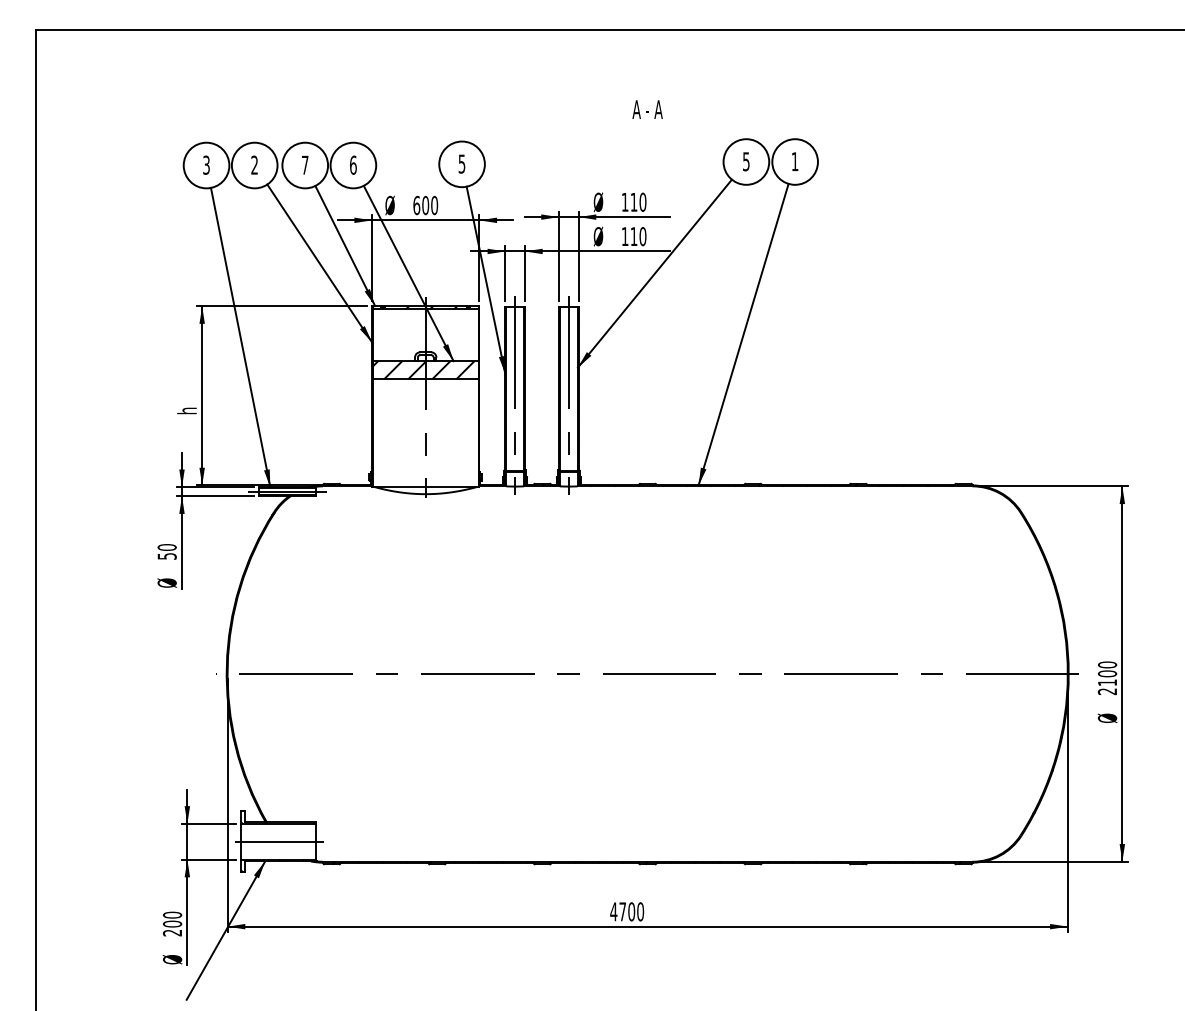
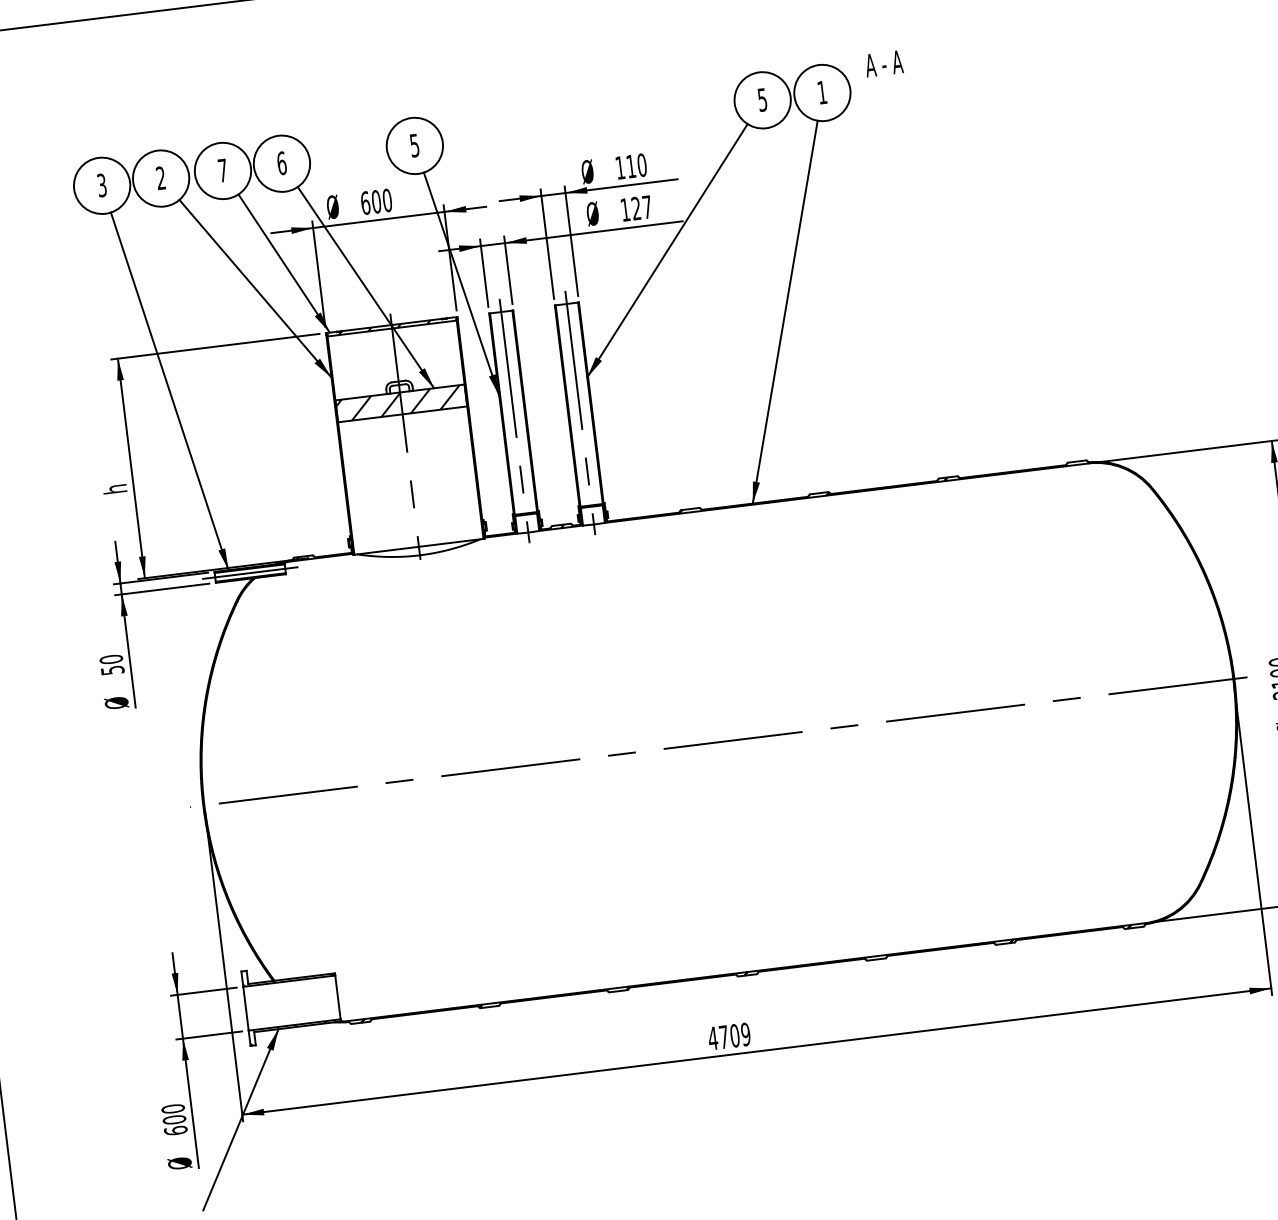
text: (647, 109) -> (883, 63), moved
text: (638, 236) -> (641, 207), 110 -> 127
line: (278, 841) -> (291, 1002), removed
text: (640, 911) -> (745, 1034), 4700 -> 4709
text: (172, 932) -> (175, 1130), 200 -> 600

